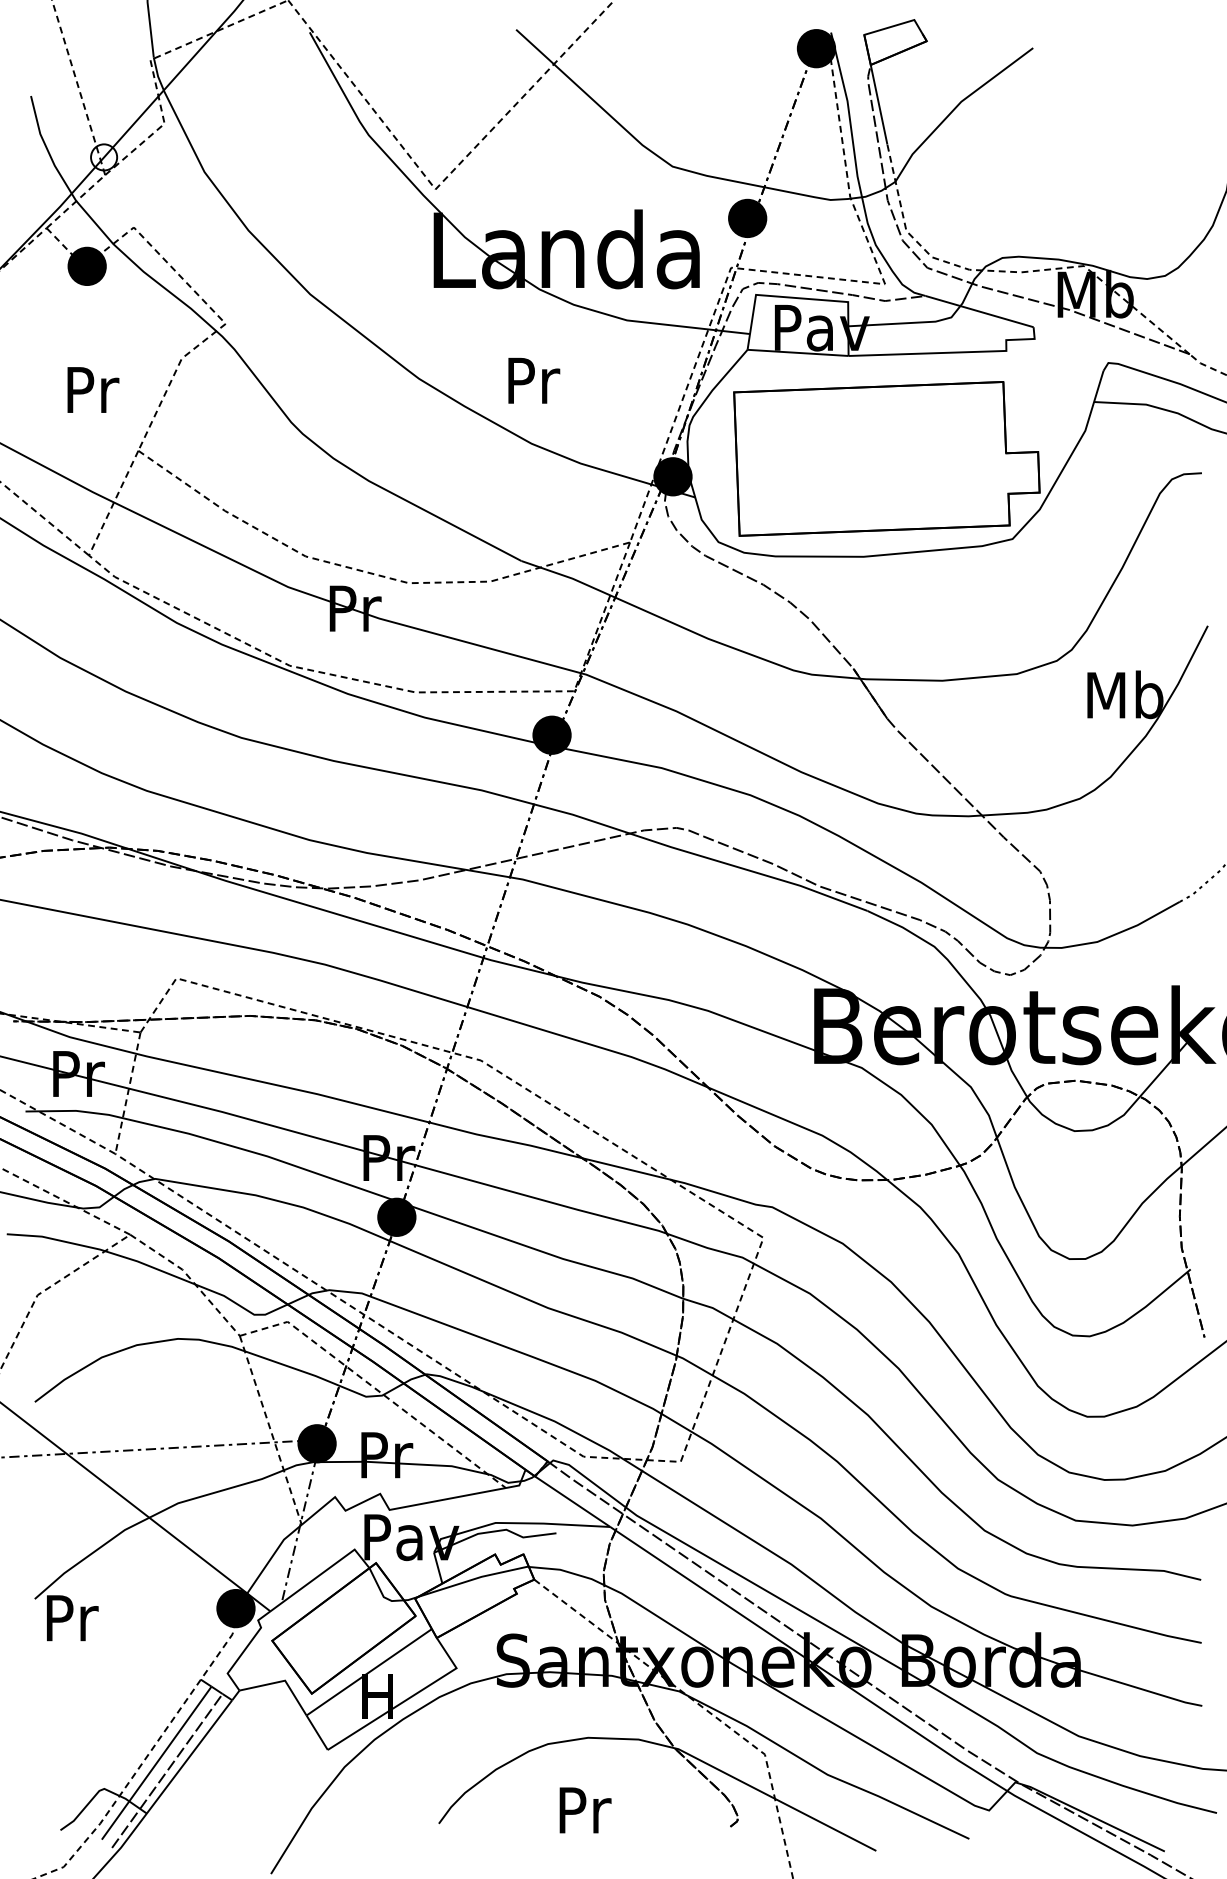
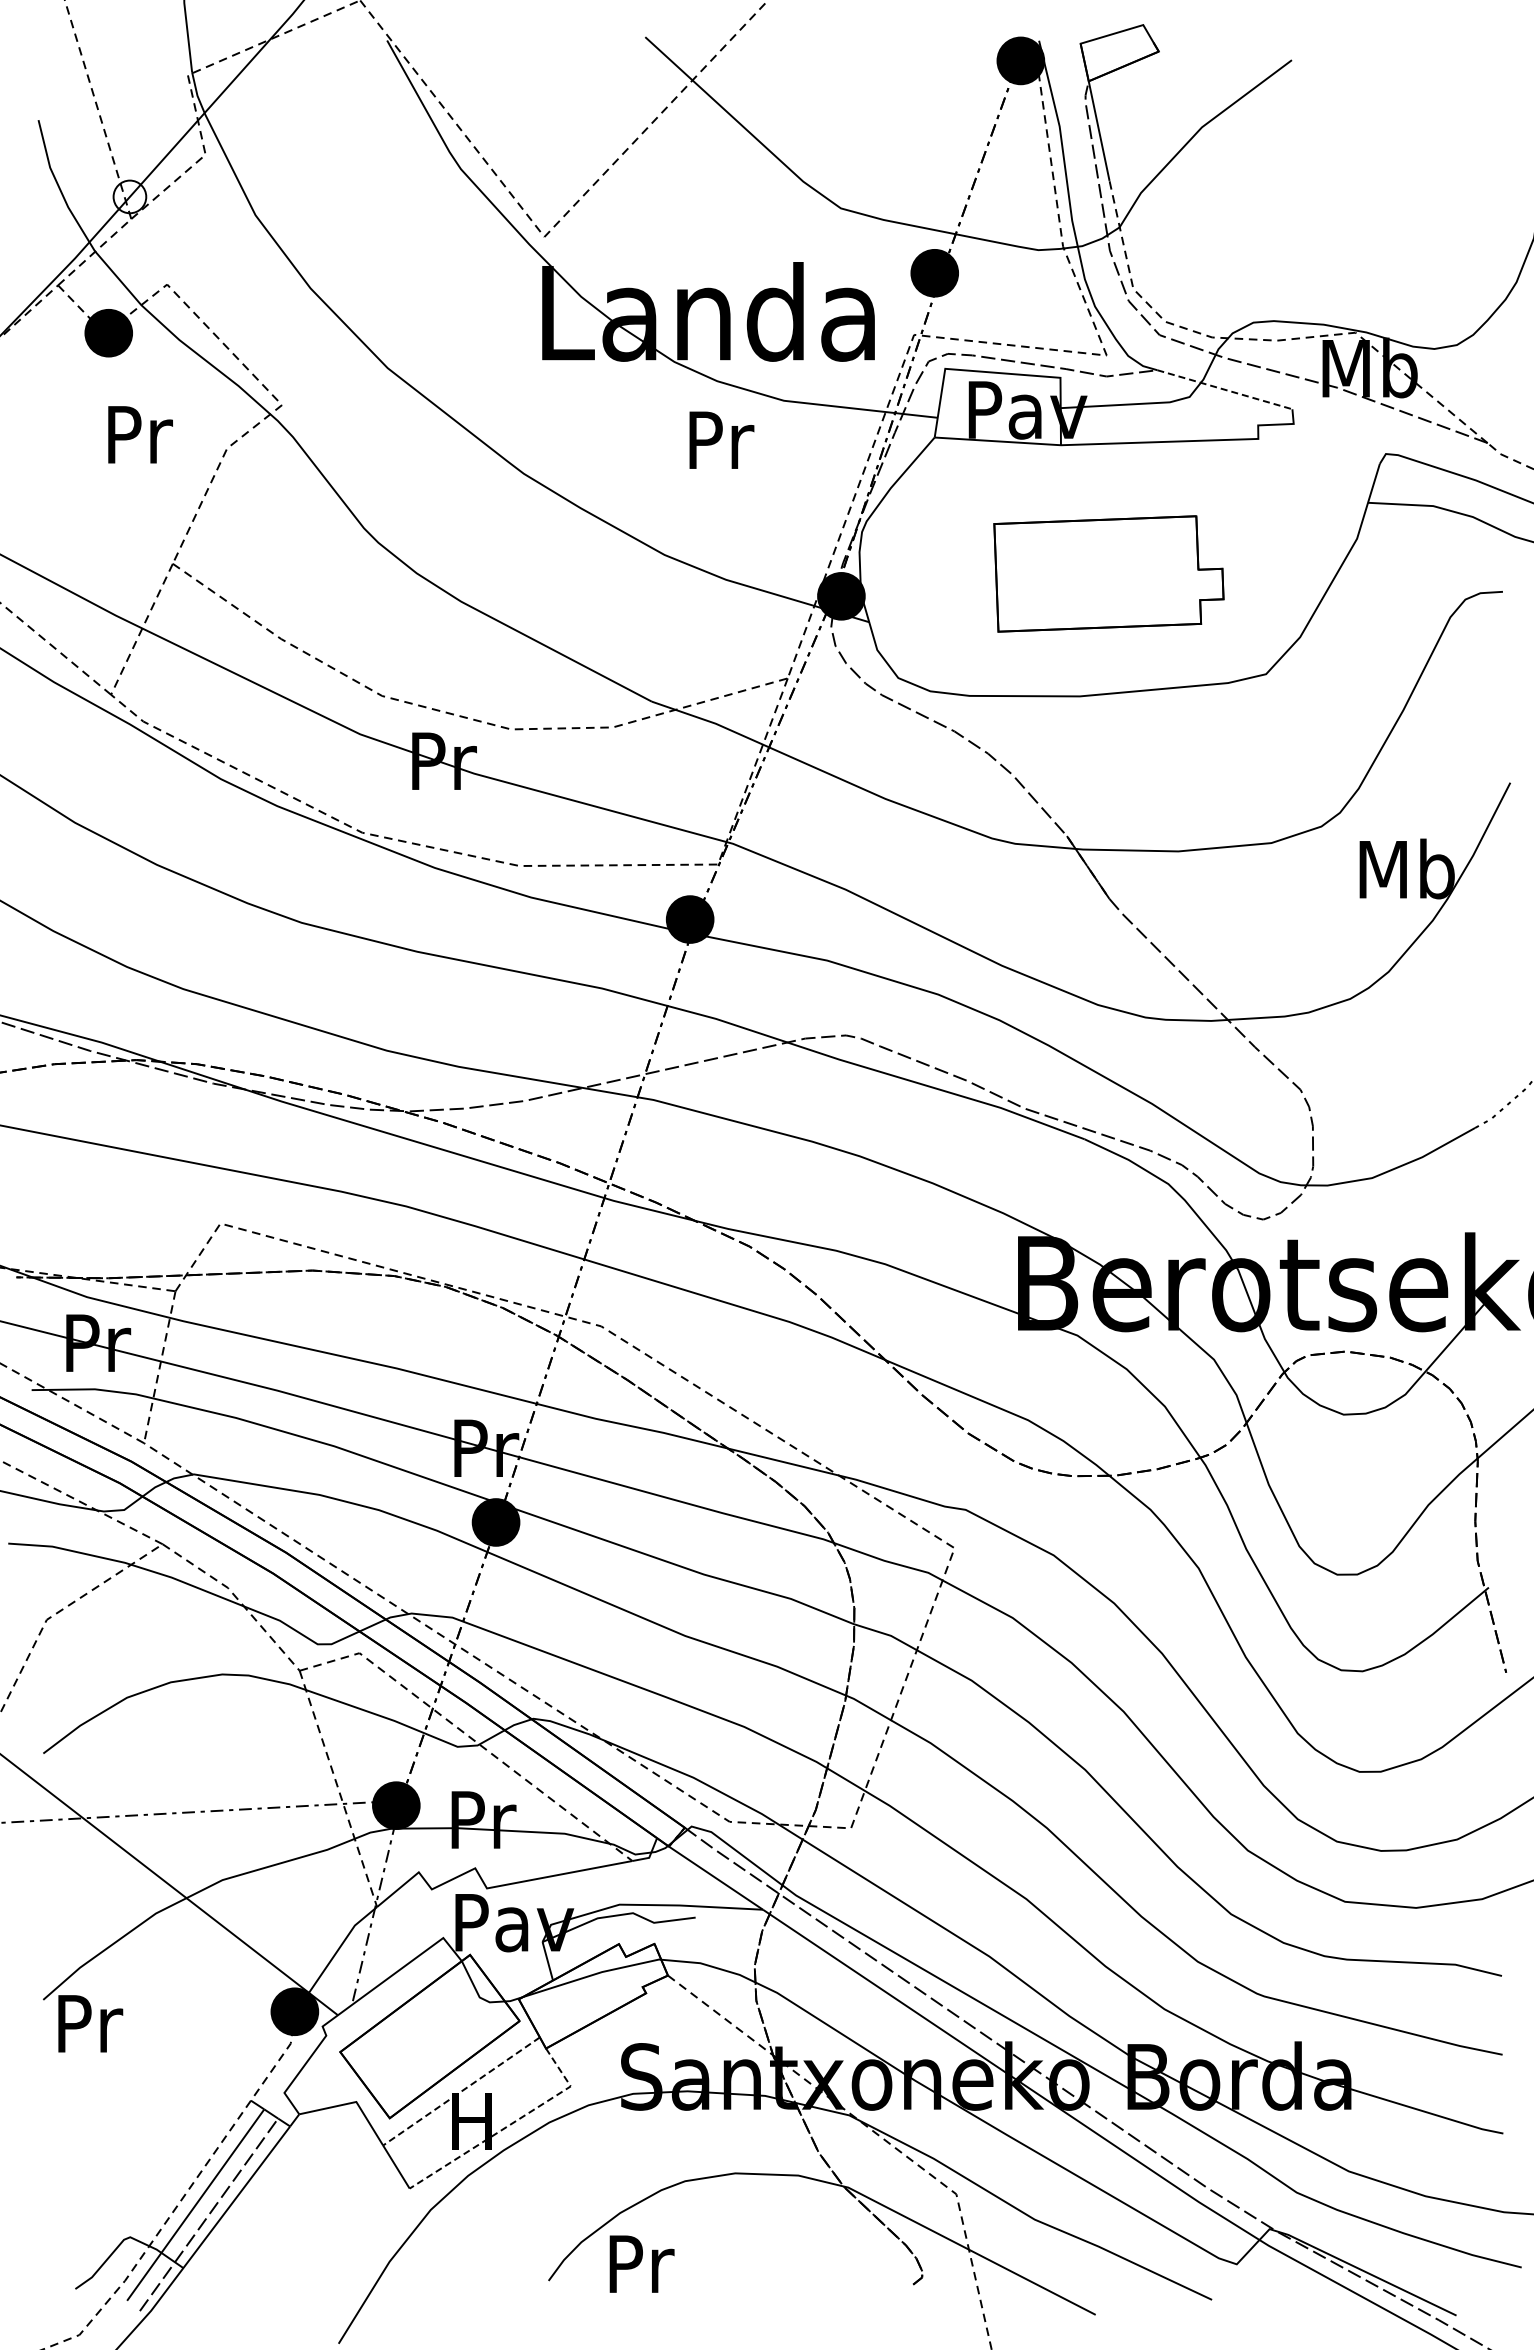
line: (980, 311) -> (1225, 389), solid -> dashed
text: (533, 380) -> (721, 439), moved
text: (93, 389) -> (140, 434), moved
part: (886, 458) -> (1108, 573), size x0.6
line: (369, 1672) -> (461, 2091), solid -> dashed
line: (408, 1698) -> (510, 2124), solid -> dashed
text: (585, 1809) -> (641, 2263), moved

